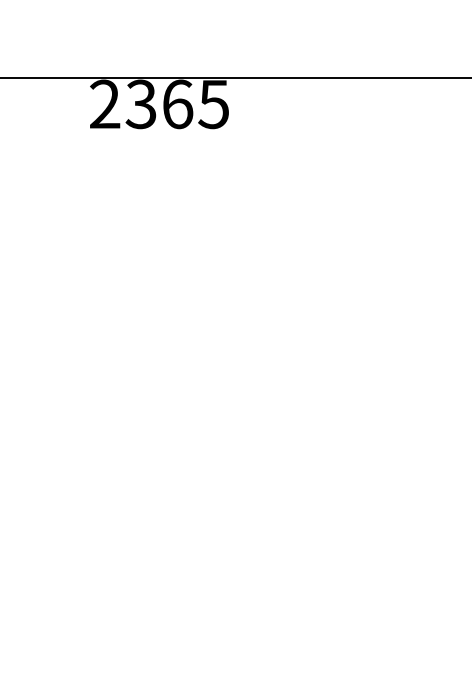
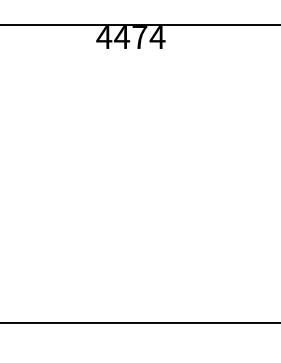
text: (158, 104) -> (130, 37), 2365 -> 4474

